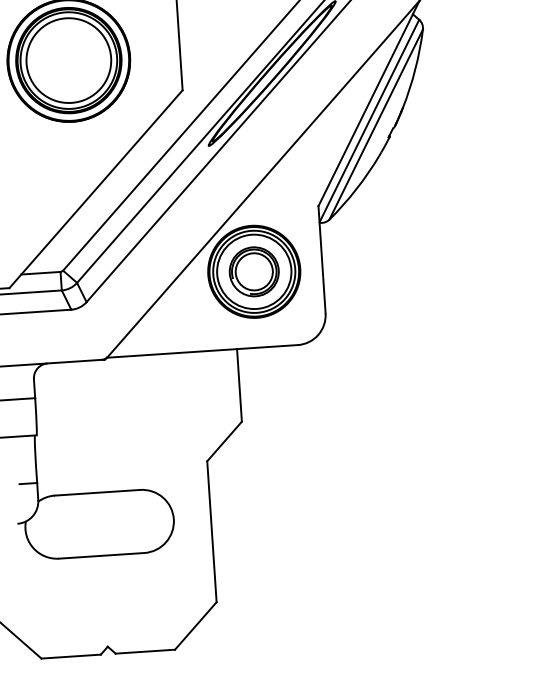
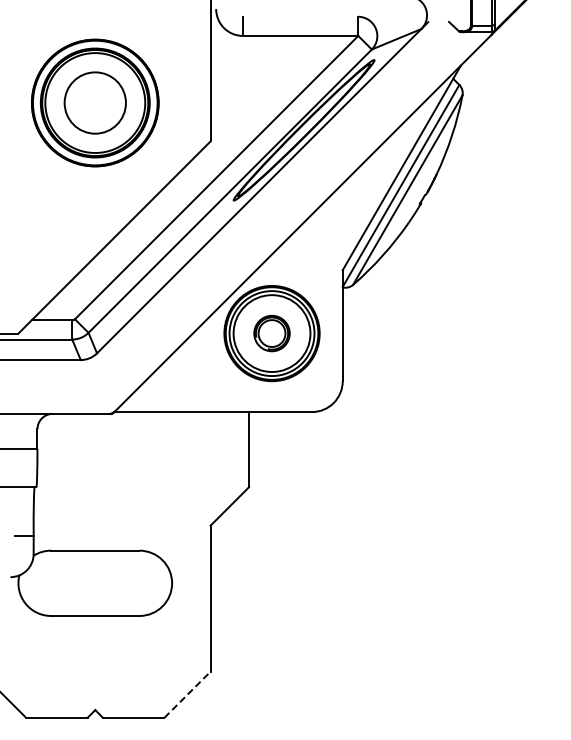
circle: (69, 60) -> (95, 102), size x0.7
part: (253, 271) -> (271, 333), size x0.7
line: (195, 625) -> (187, 694), solid -> dashed

